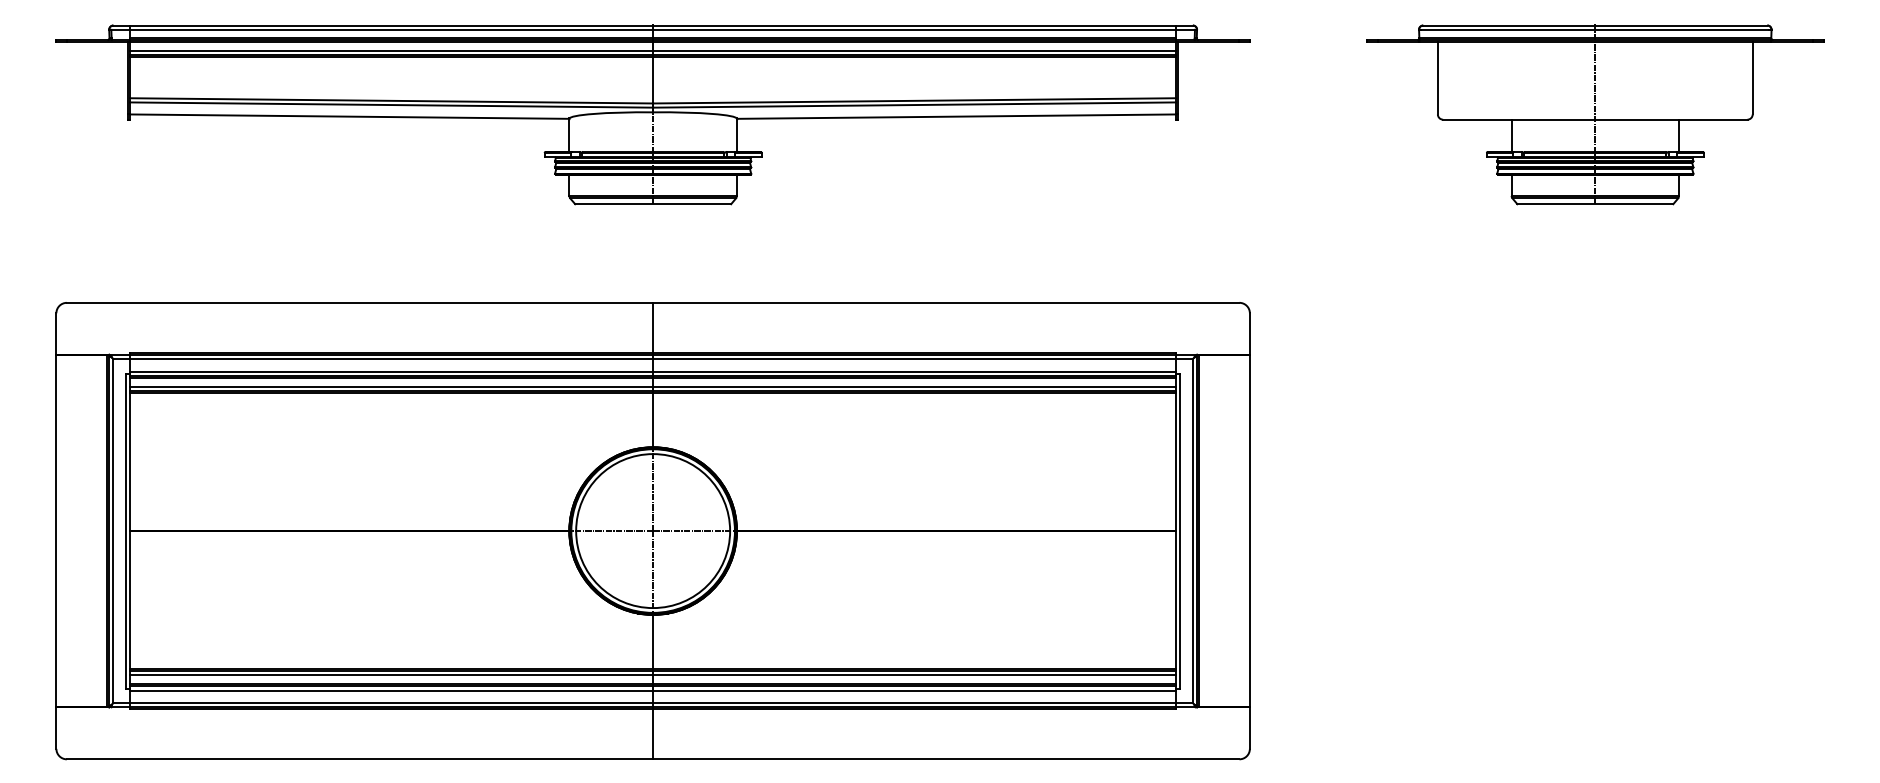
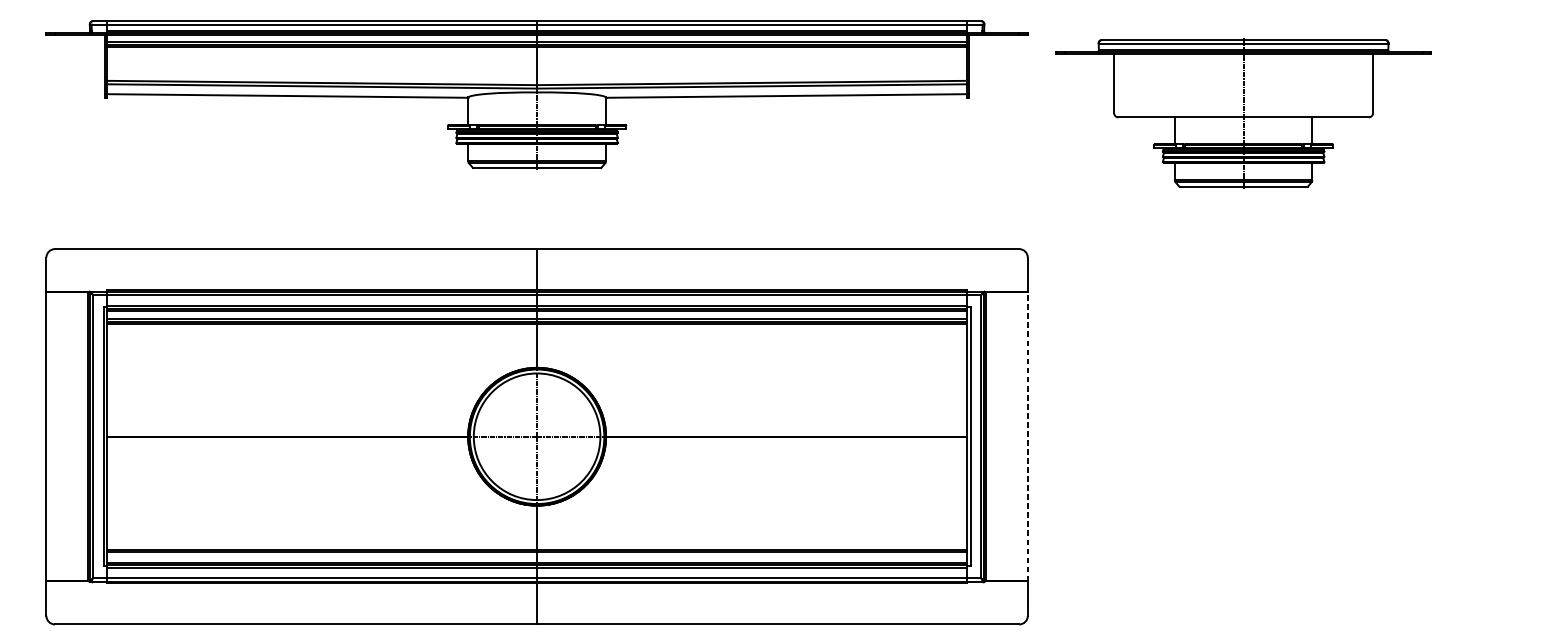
part: (1595, 114) -> (1243, 113), moved
line: (1249, 531) -> (1027, 437), solid -> dashed
line: (653, 674) -> (537, 554), removed

